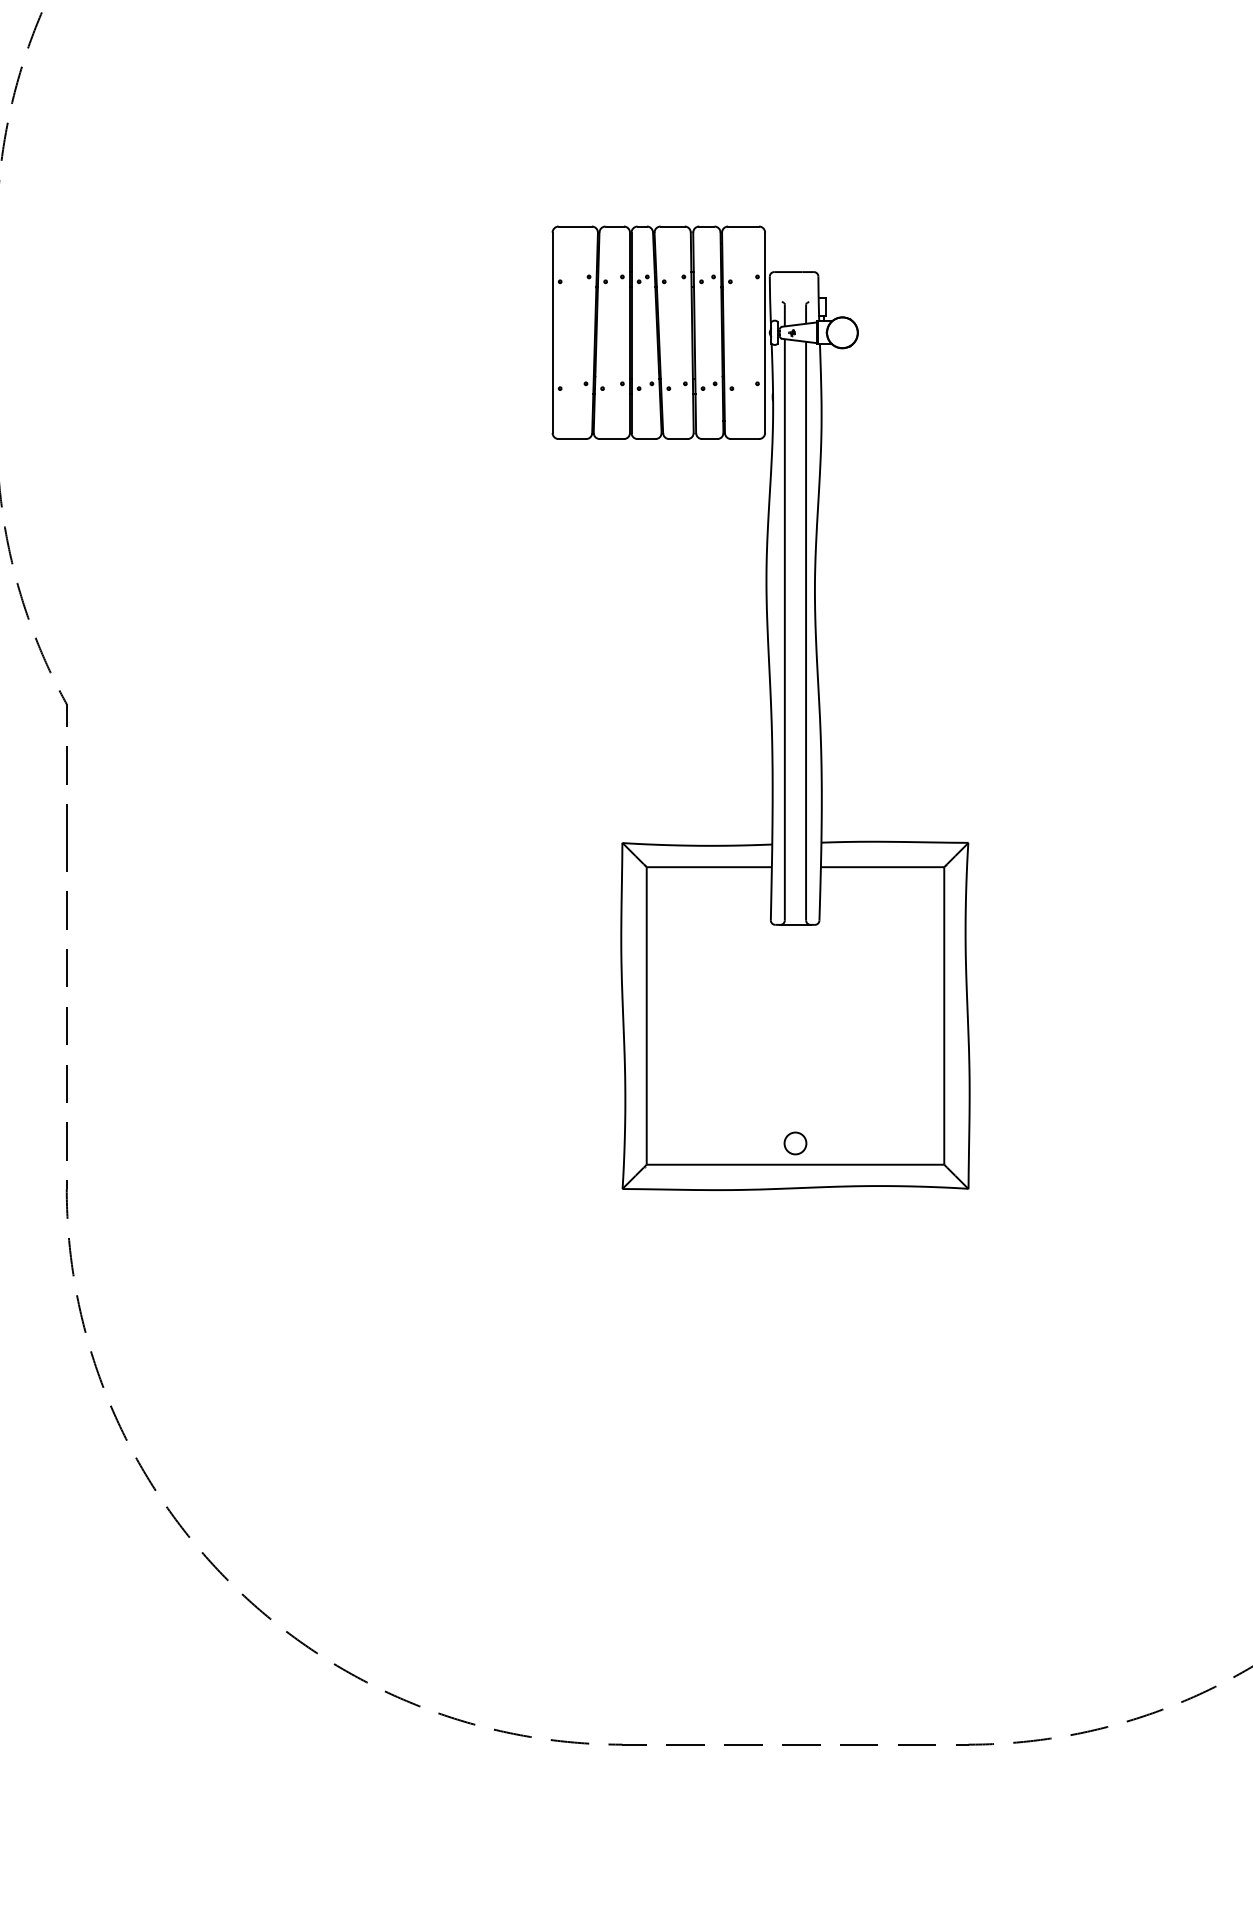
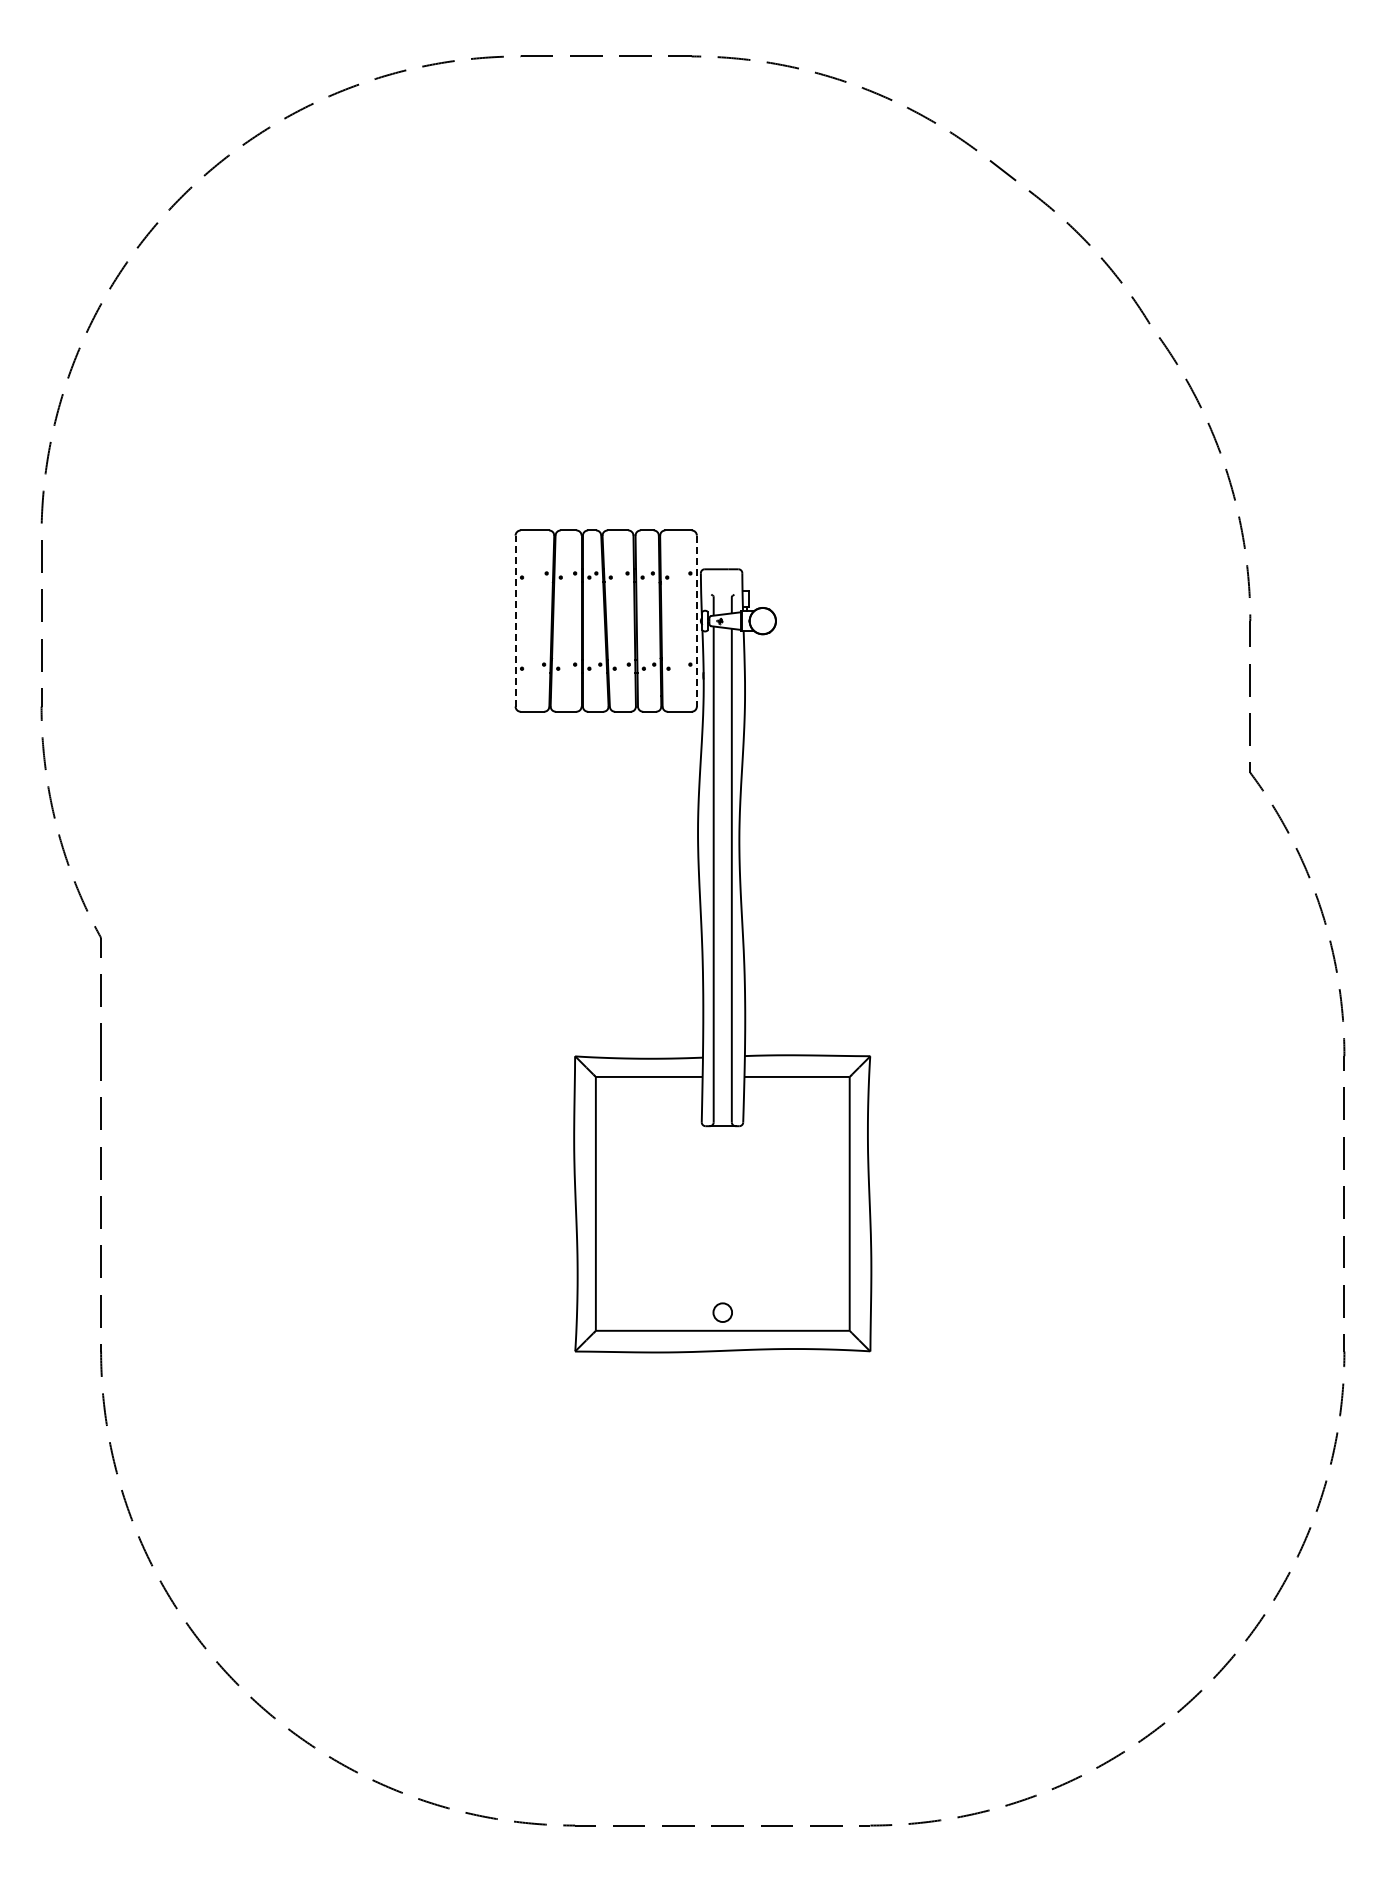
line: (552, 332) -> (515, 620), solid -> dashed
line: (764, 333) -> (696, 621), solid -> dashed

